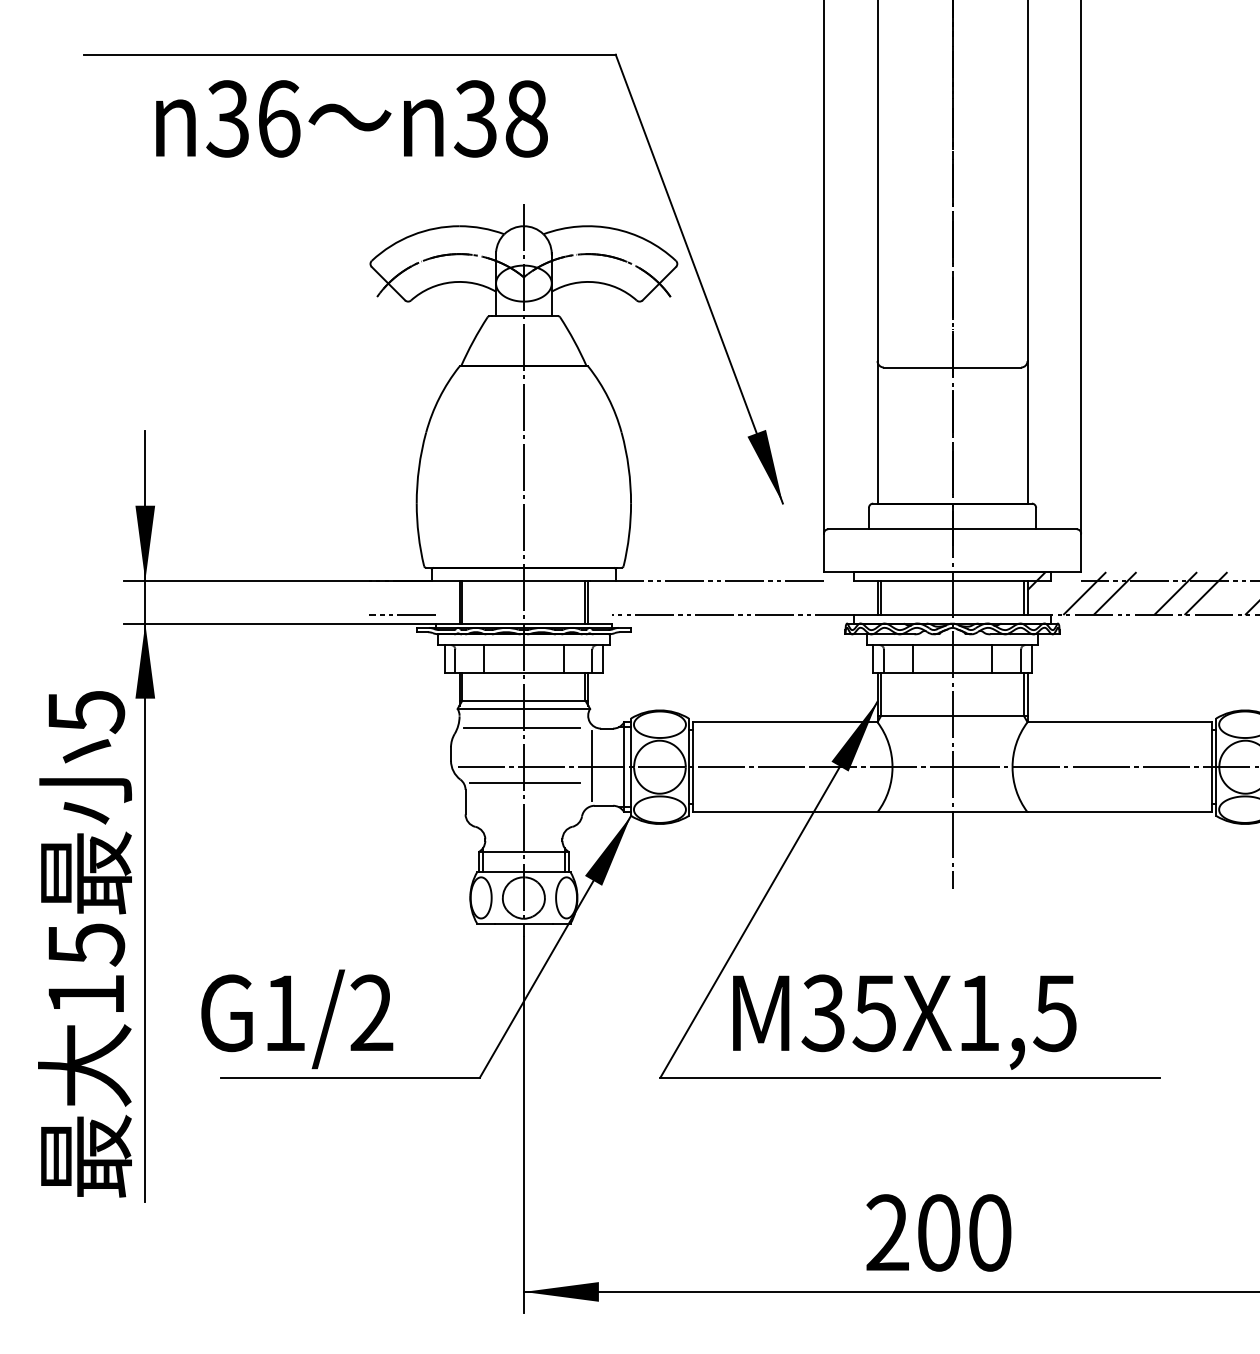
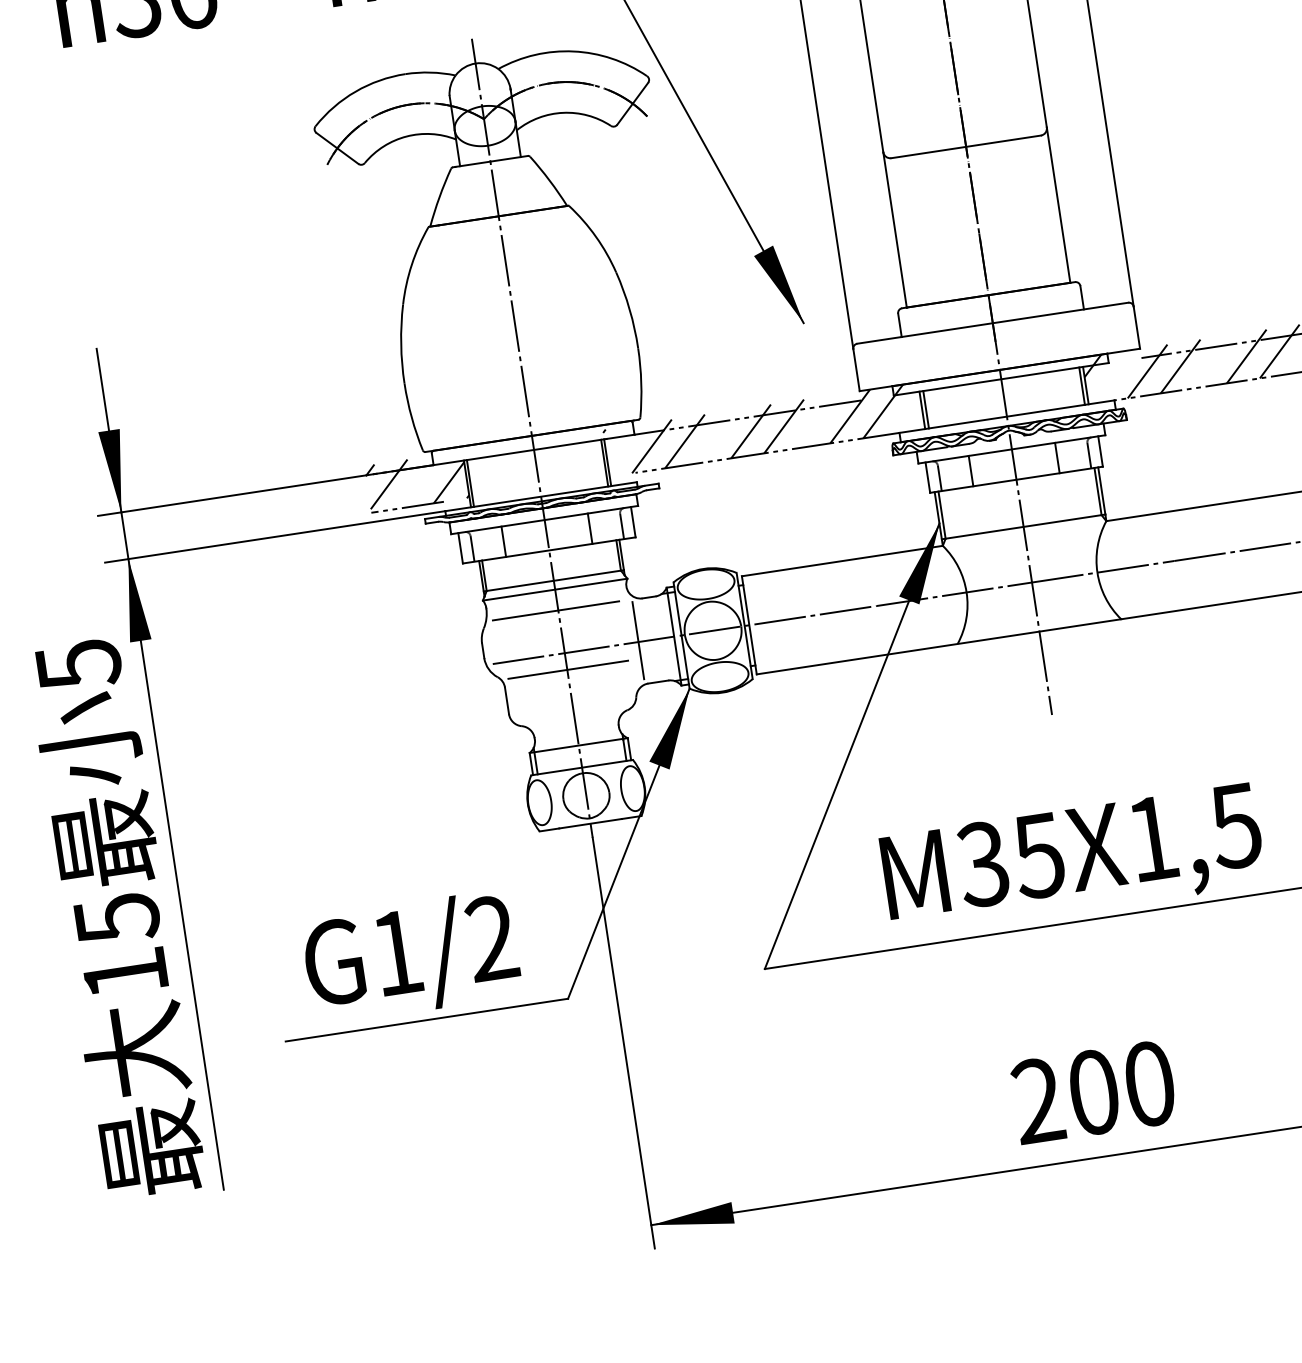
hatch: (414, 593) -> (416, 481), added
hatch: (725, 593) -> (755, 430), added
text: (297, 1019) -> (411, 957), moved
text: (904, 1021) -> (1072, 859), moved

